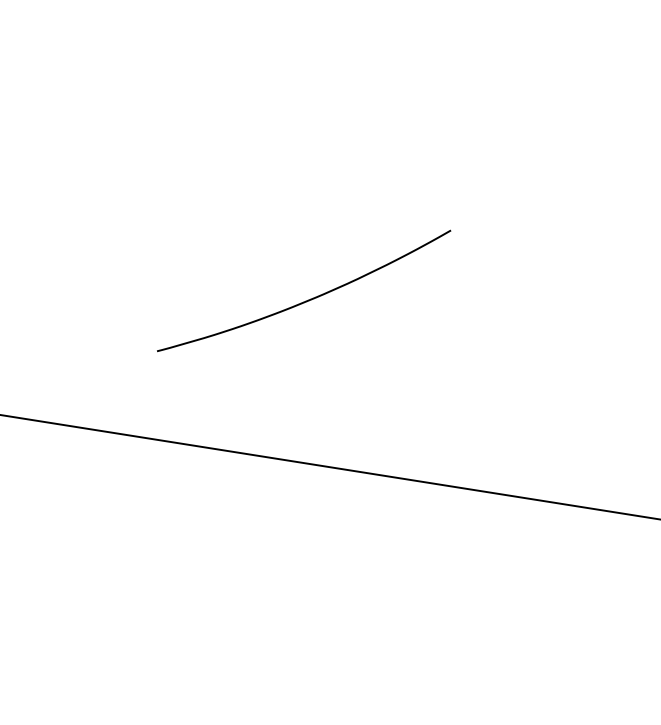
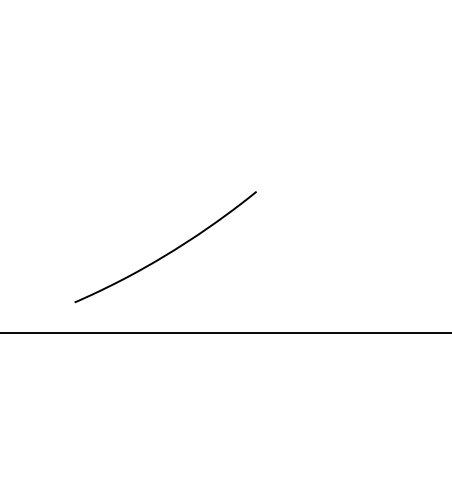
curve: (306, 299) -> (168, 252), moved

